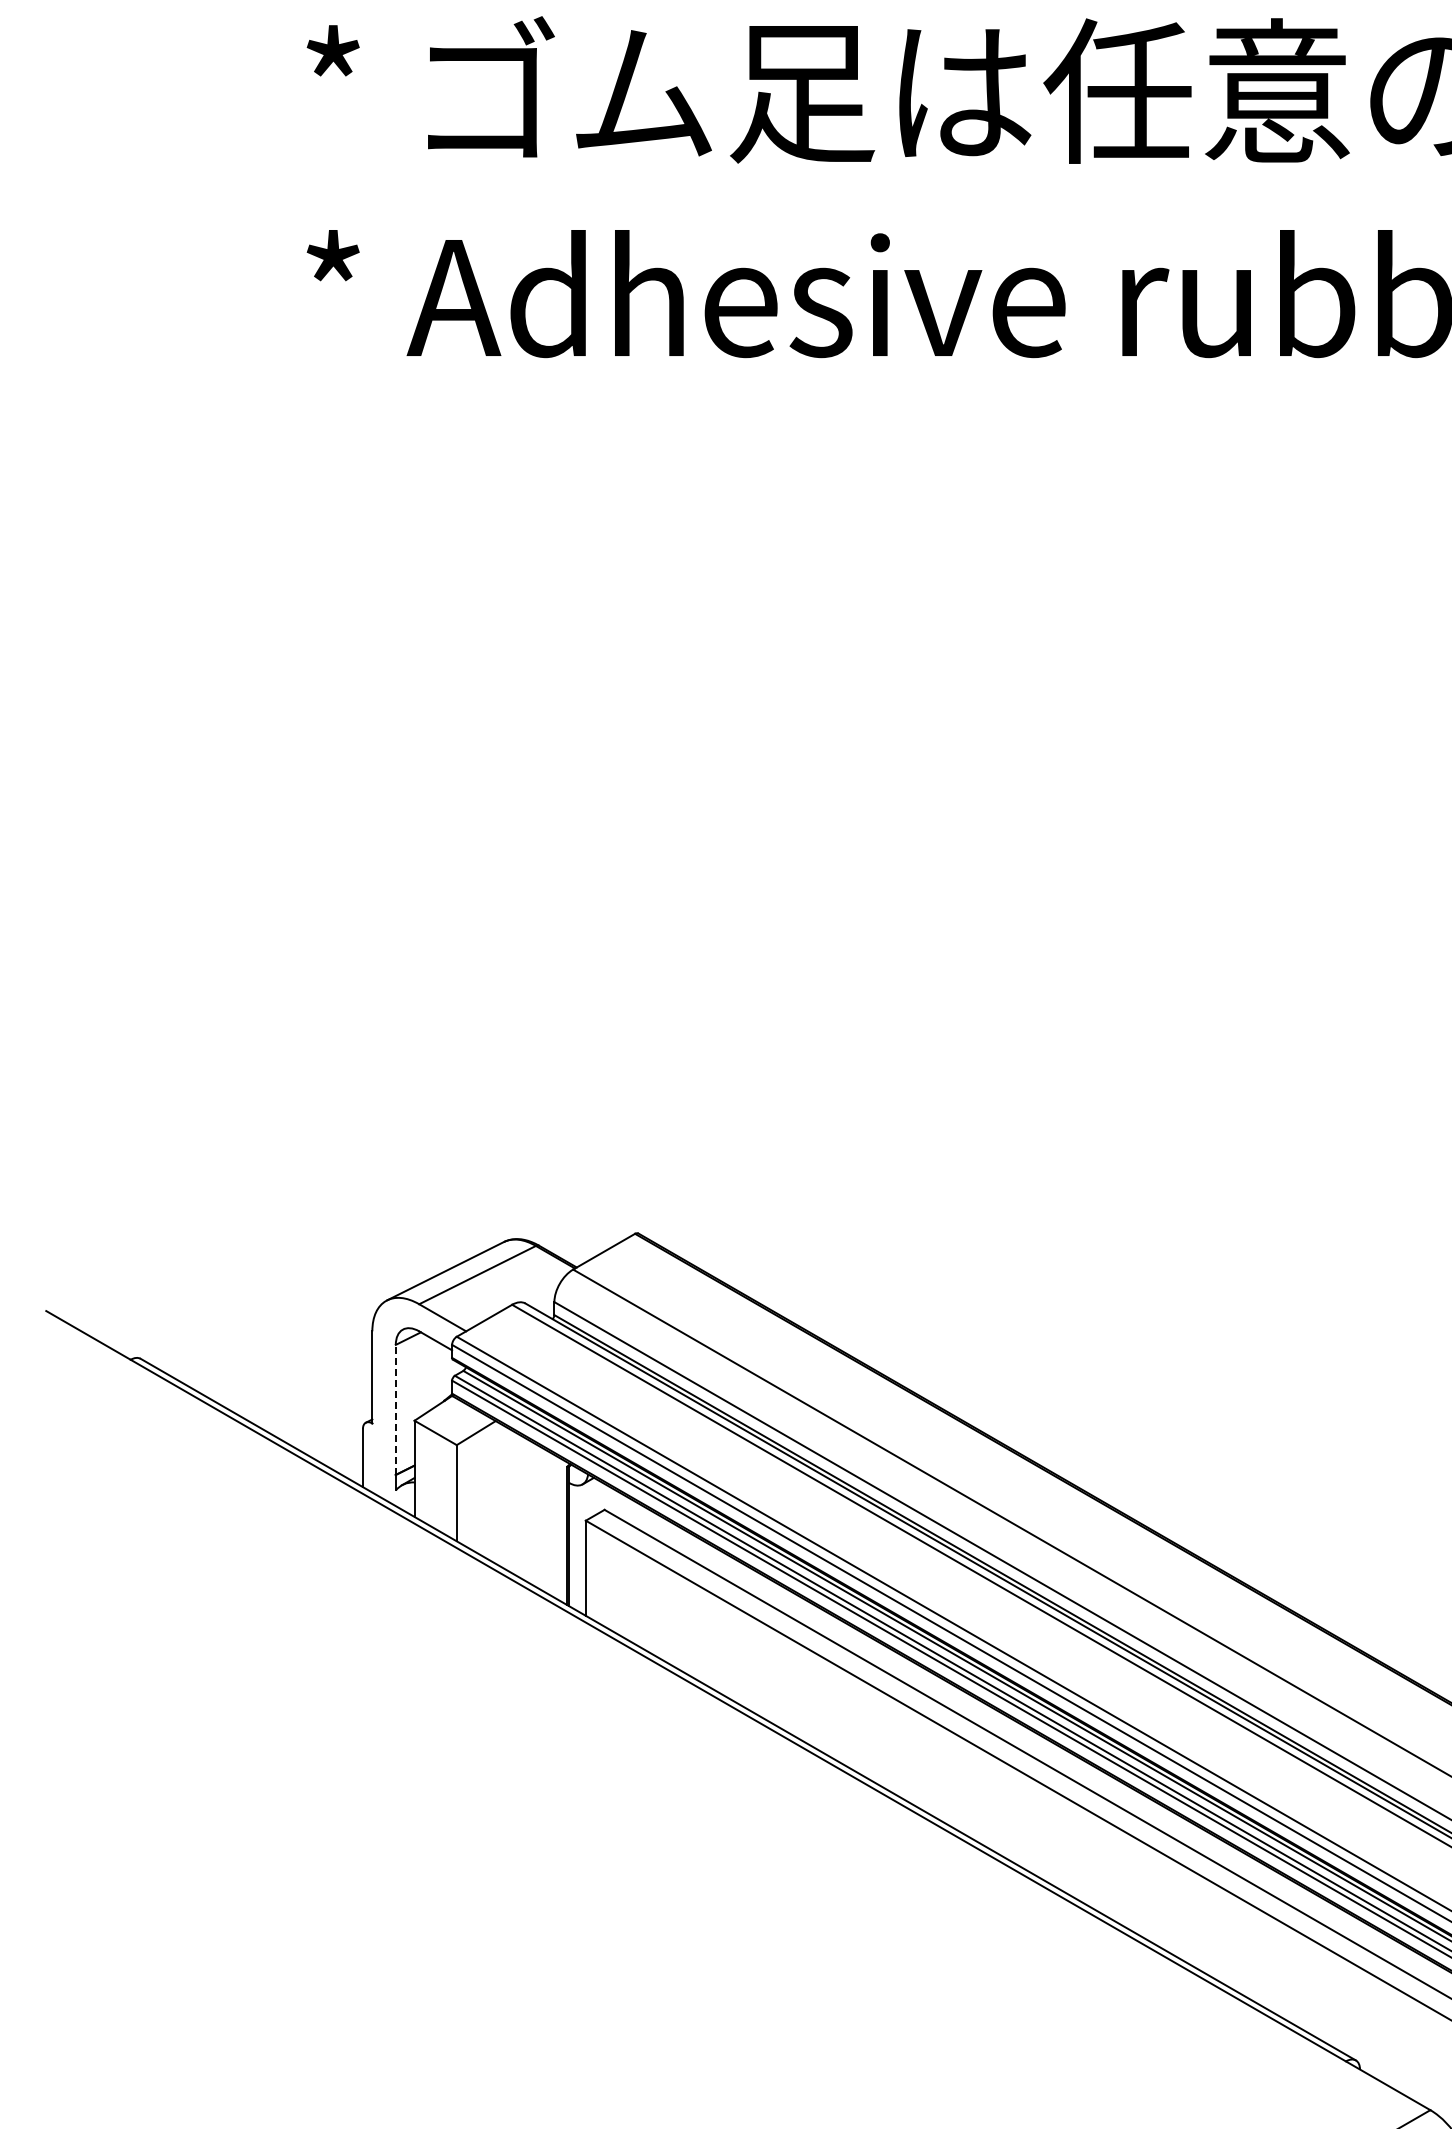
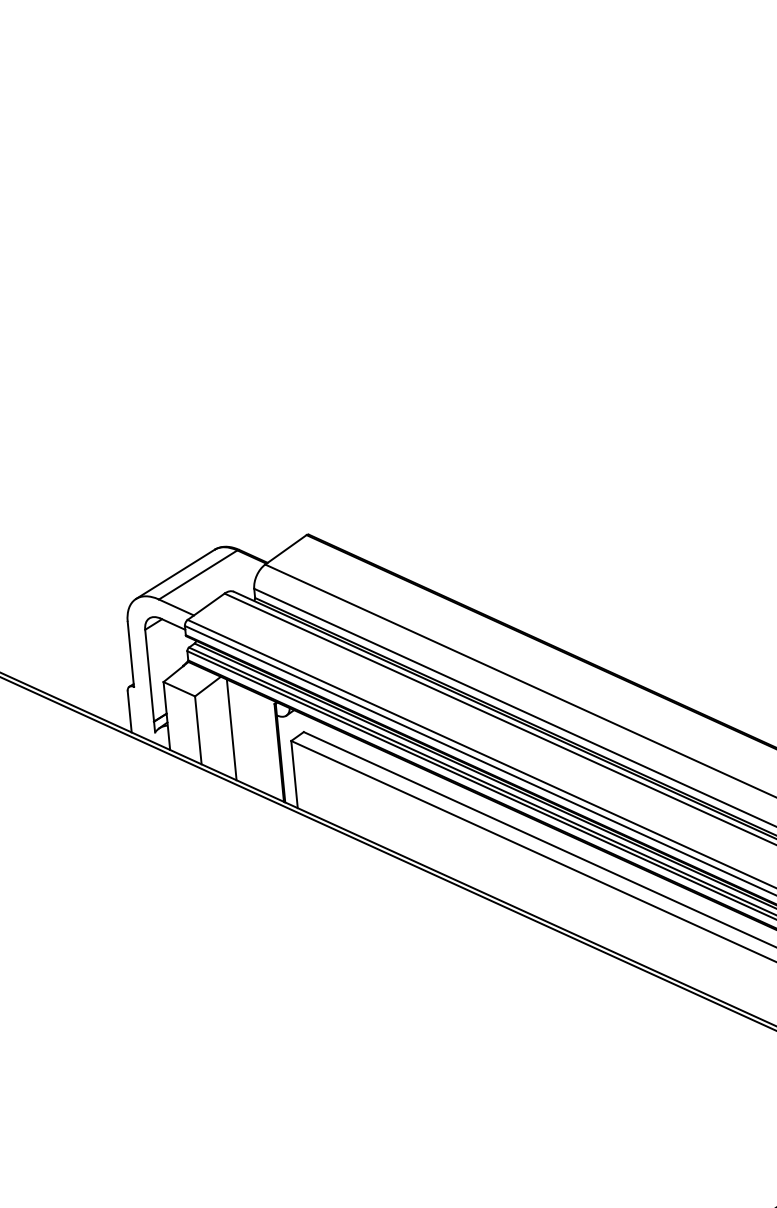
line: (395, 1409) -> (149, 675), dashed -> solid
line: (503, 1496) -> (231, 729), added

